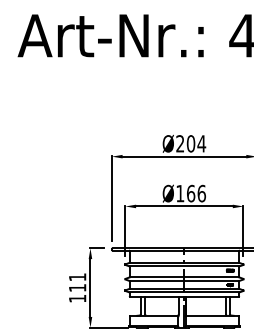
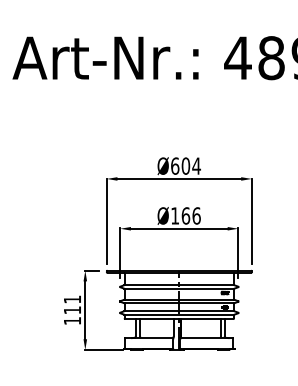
text: (180, 143) -> (175, 165), Ø204 -> Ø604

